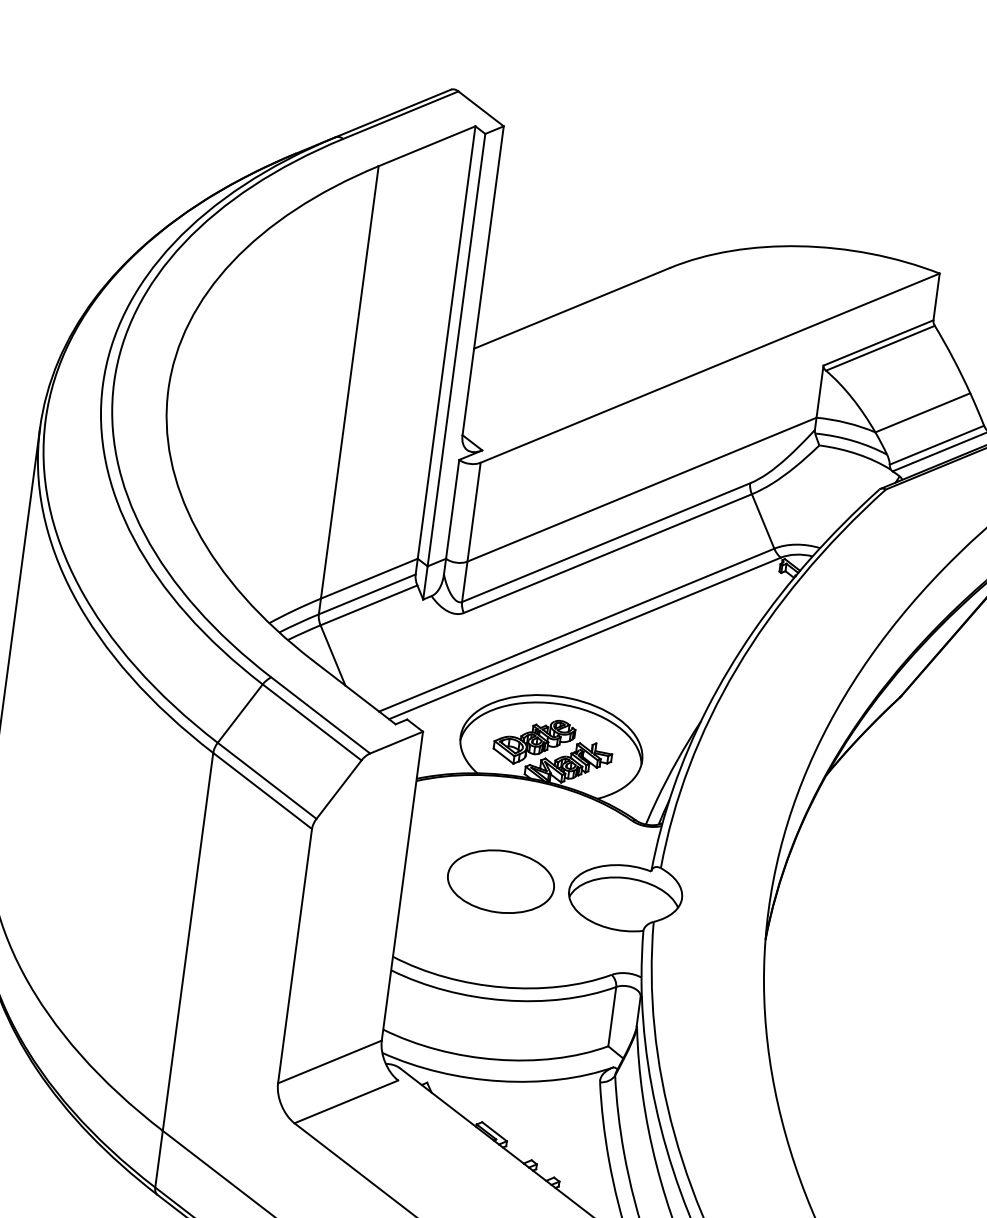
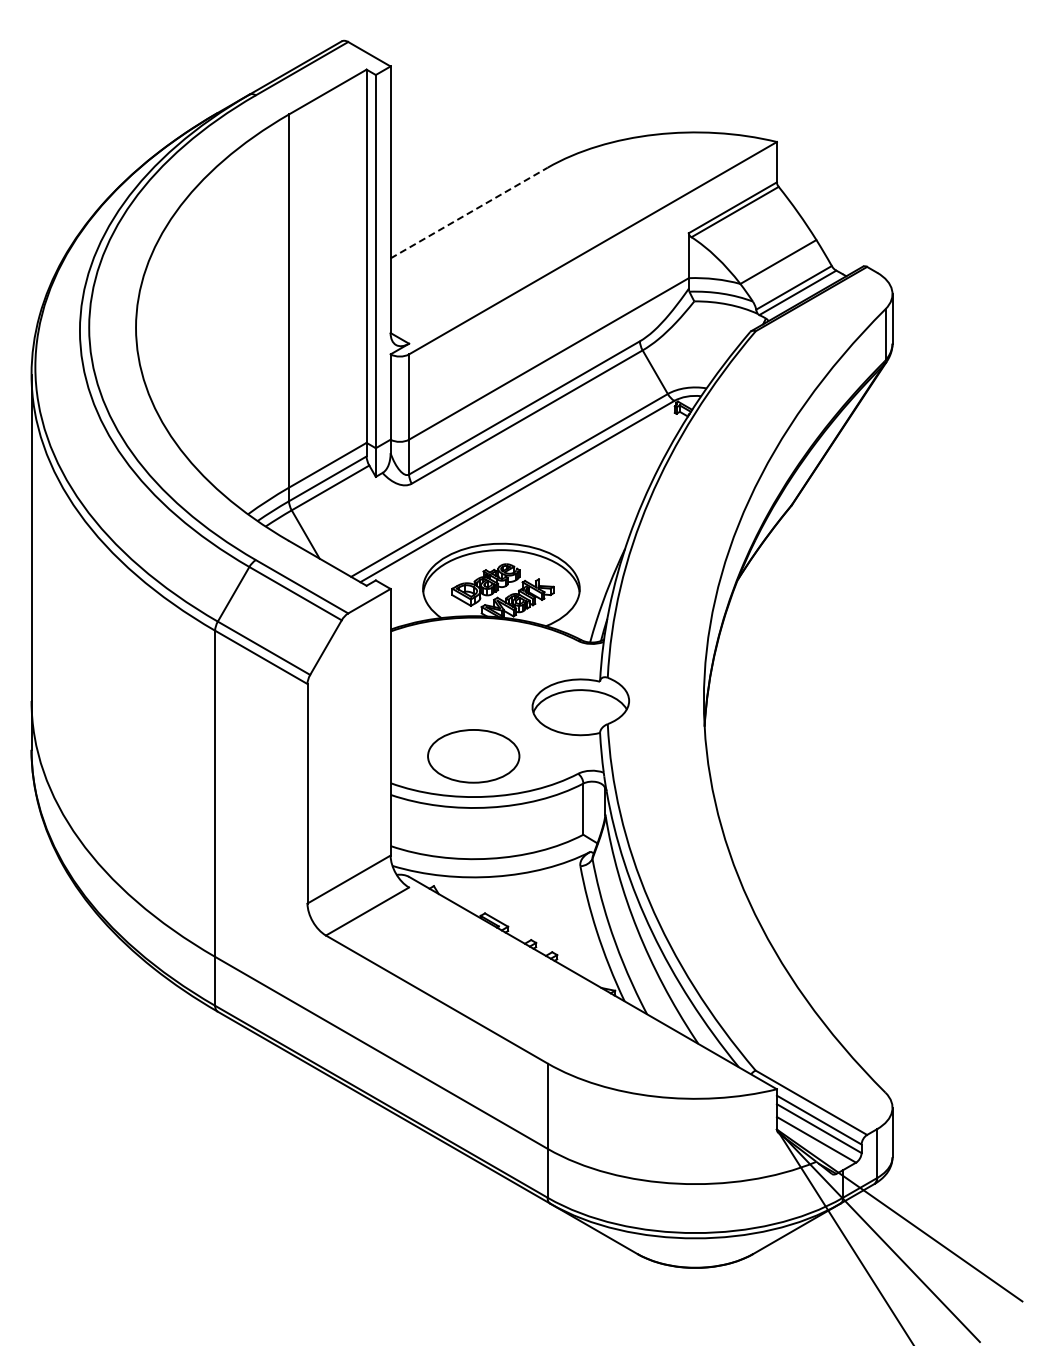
line: (572, 308) -> (469, 213), solid -> dashed
part: (500, 881) -> (473, 756), moved

